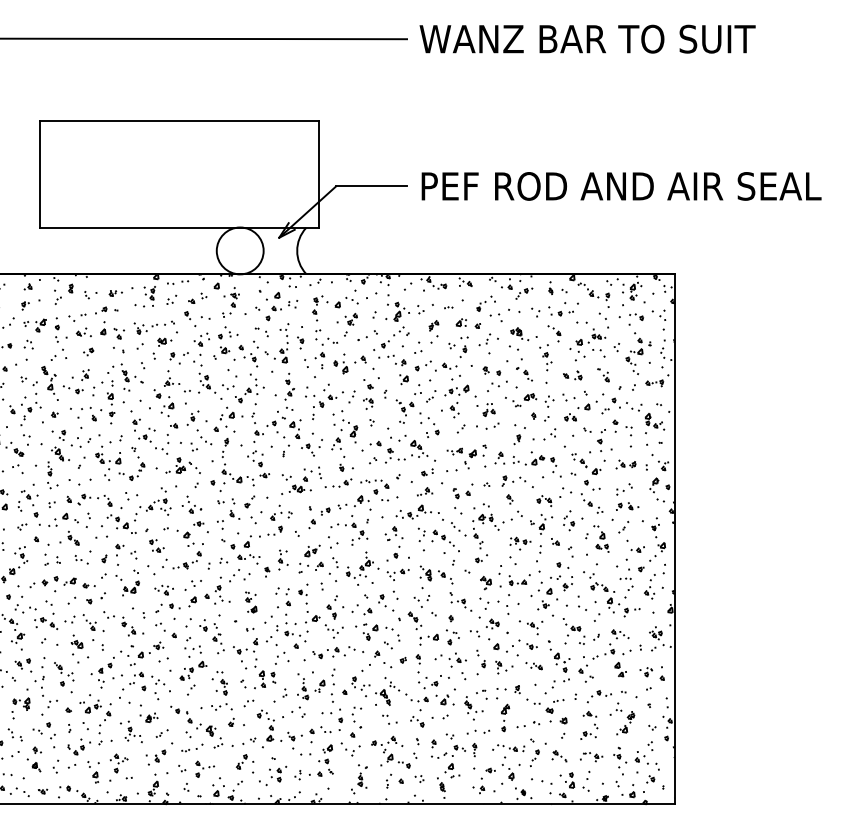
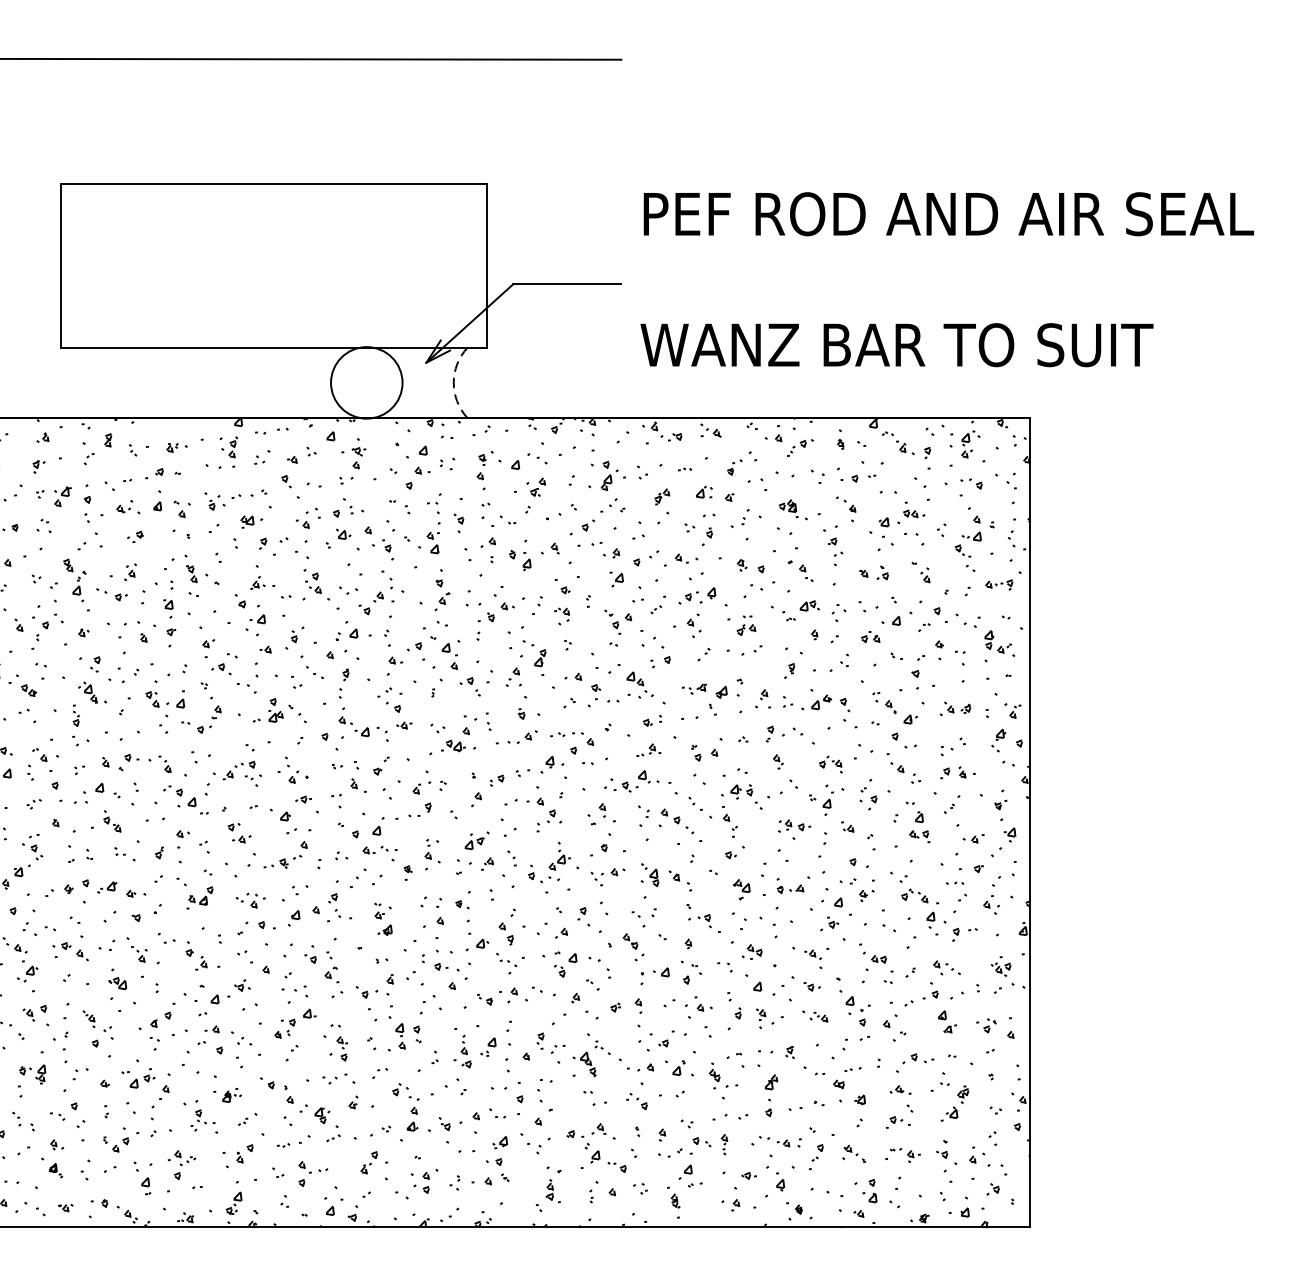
text: (587, 38) -> (896, 344), moved
text: (621, 186) -> (948, 214), moved
arc: (297, 250) -> (454, 382), solid -> dashed

